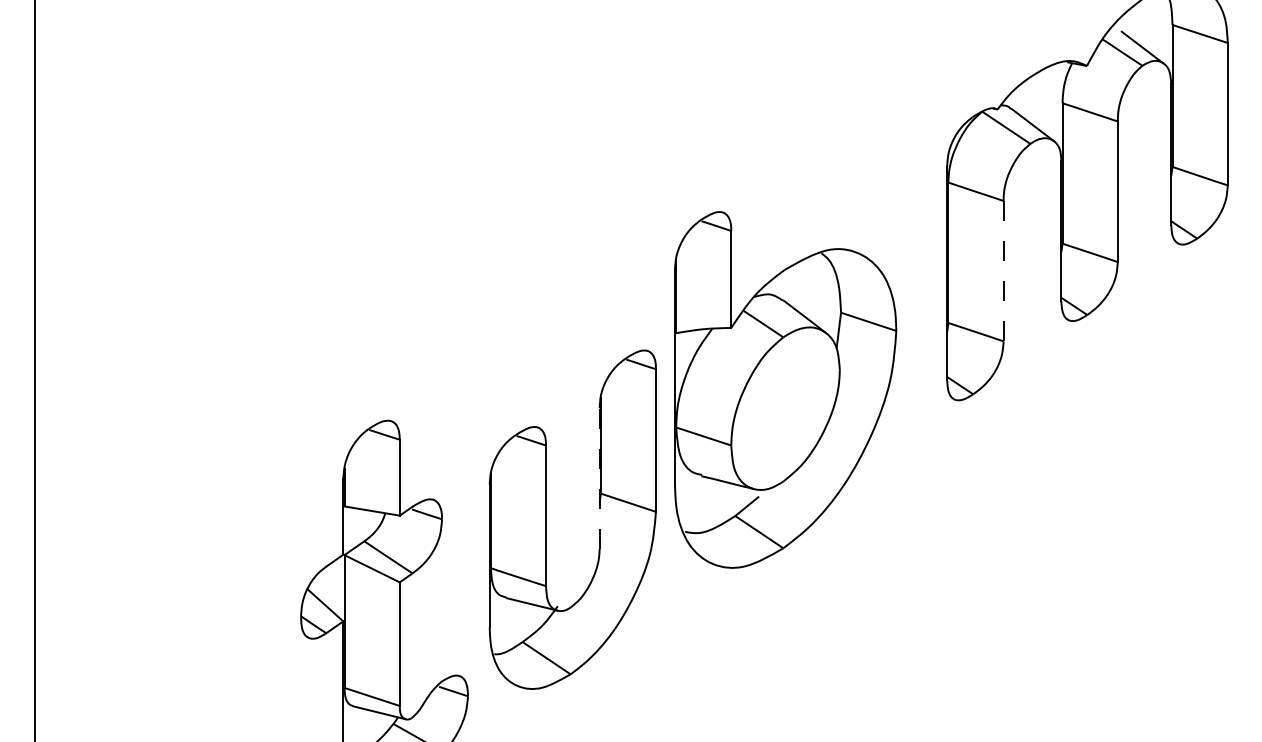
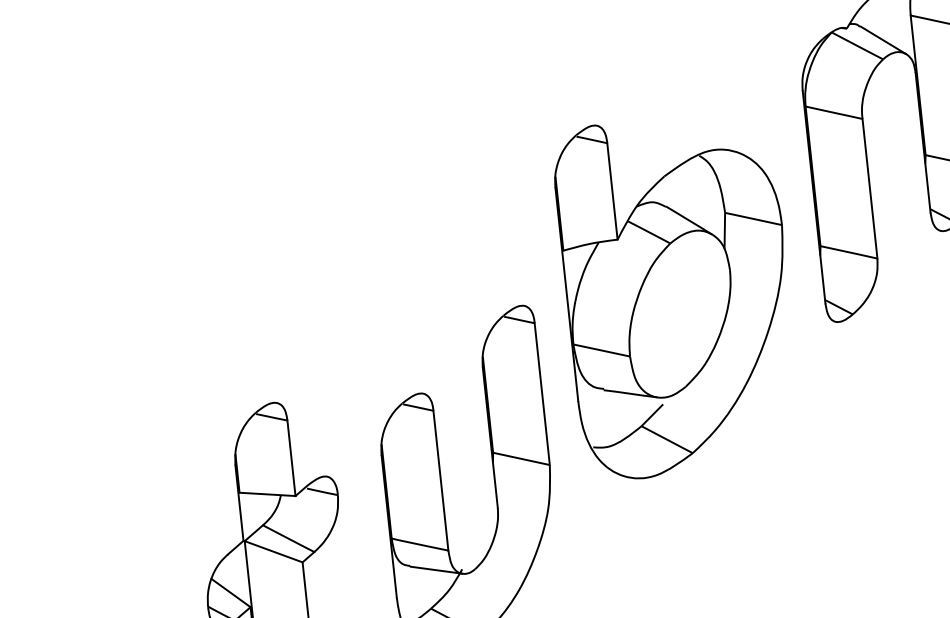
line: (1003, 271) -> (869, 189), dashed -> solid
part: (785, 389) -> (678, 295), moved
line: (599, 478) -> (490, 437), dashed -> solid

